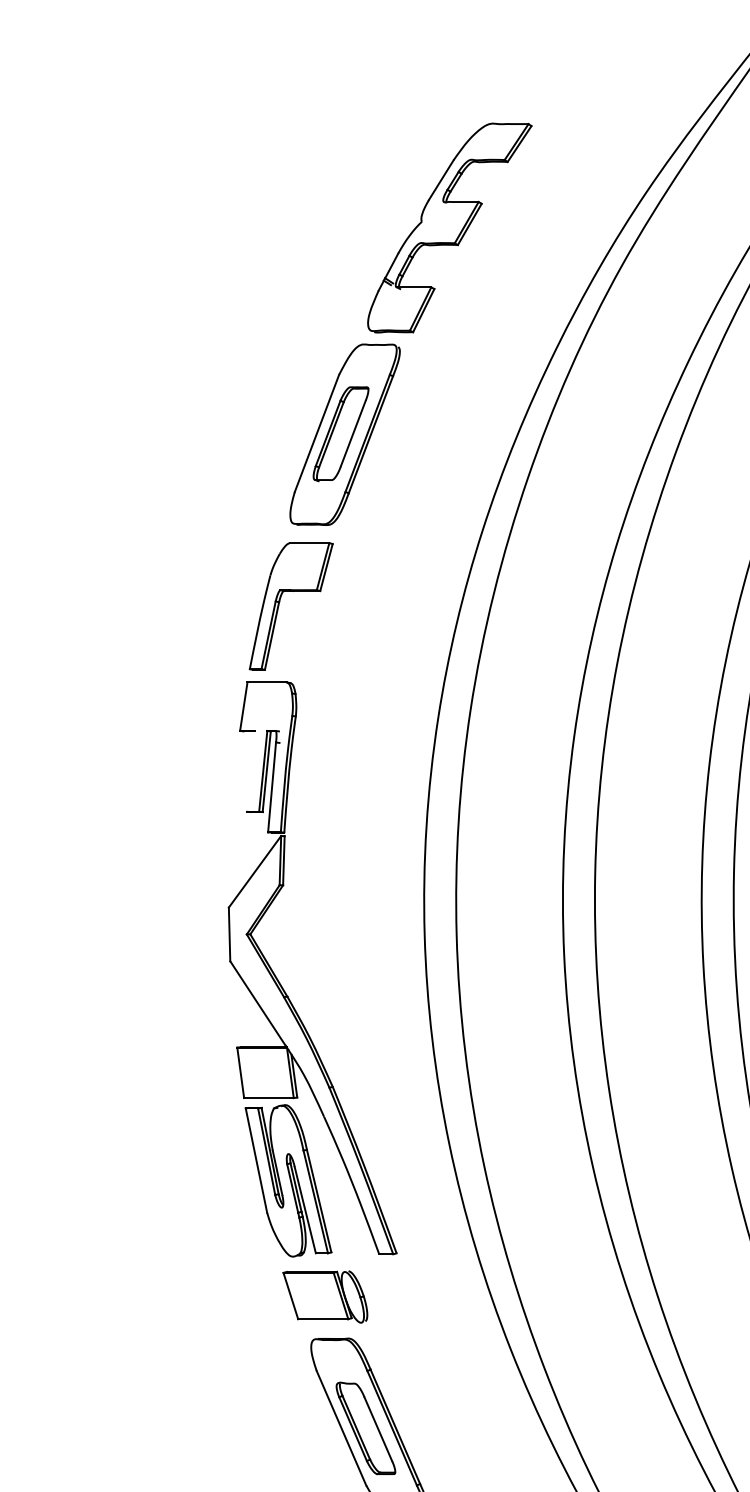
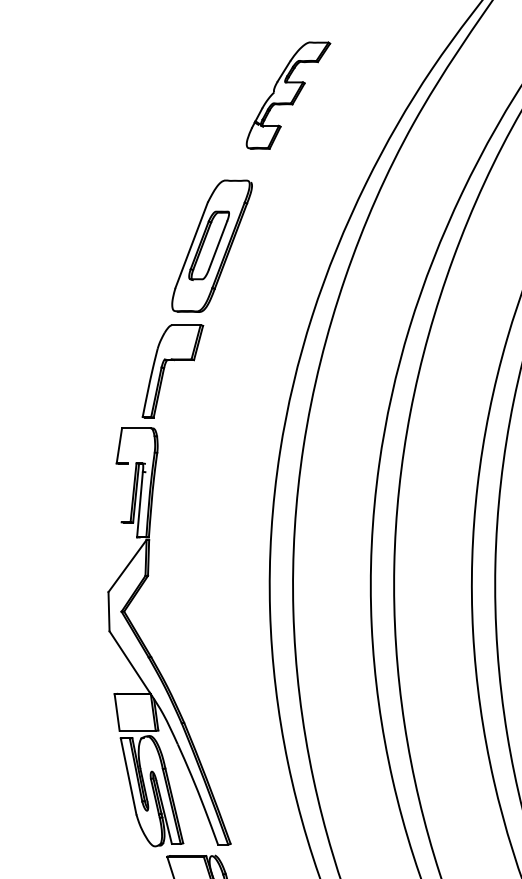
part: (449, 227) -> (288, 95), size x0.7
part: (284, 989) -> (149, 651), moved

